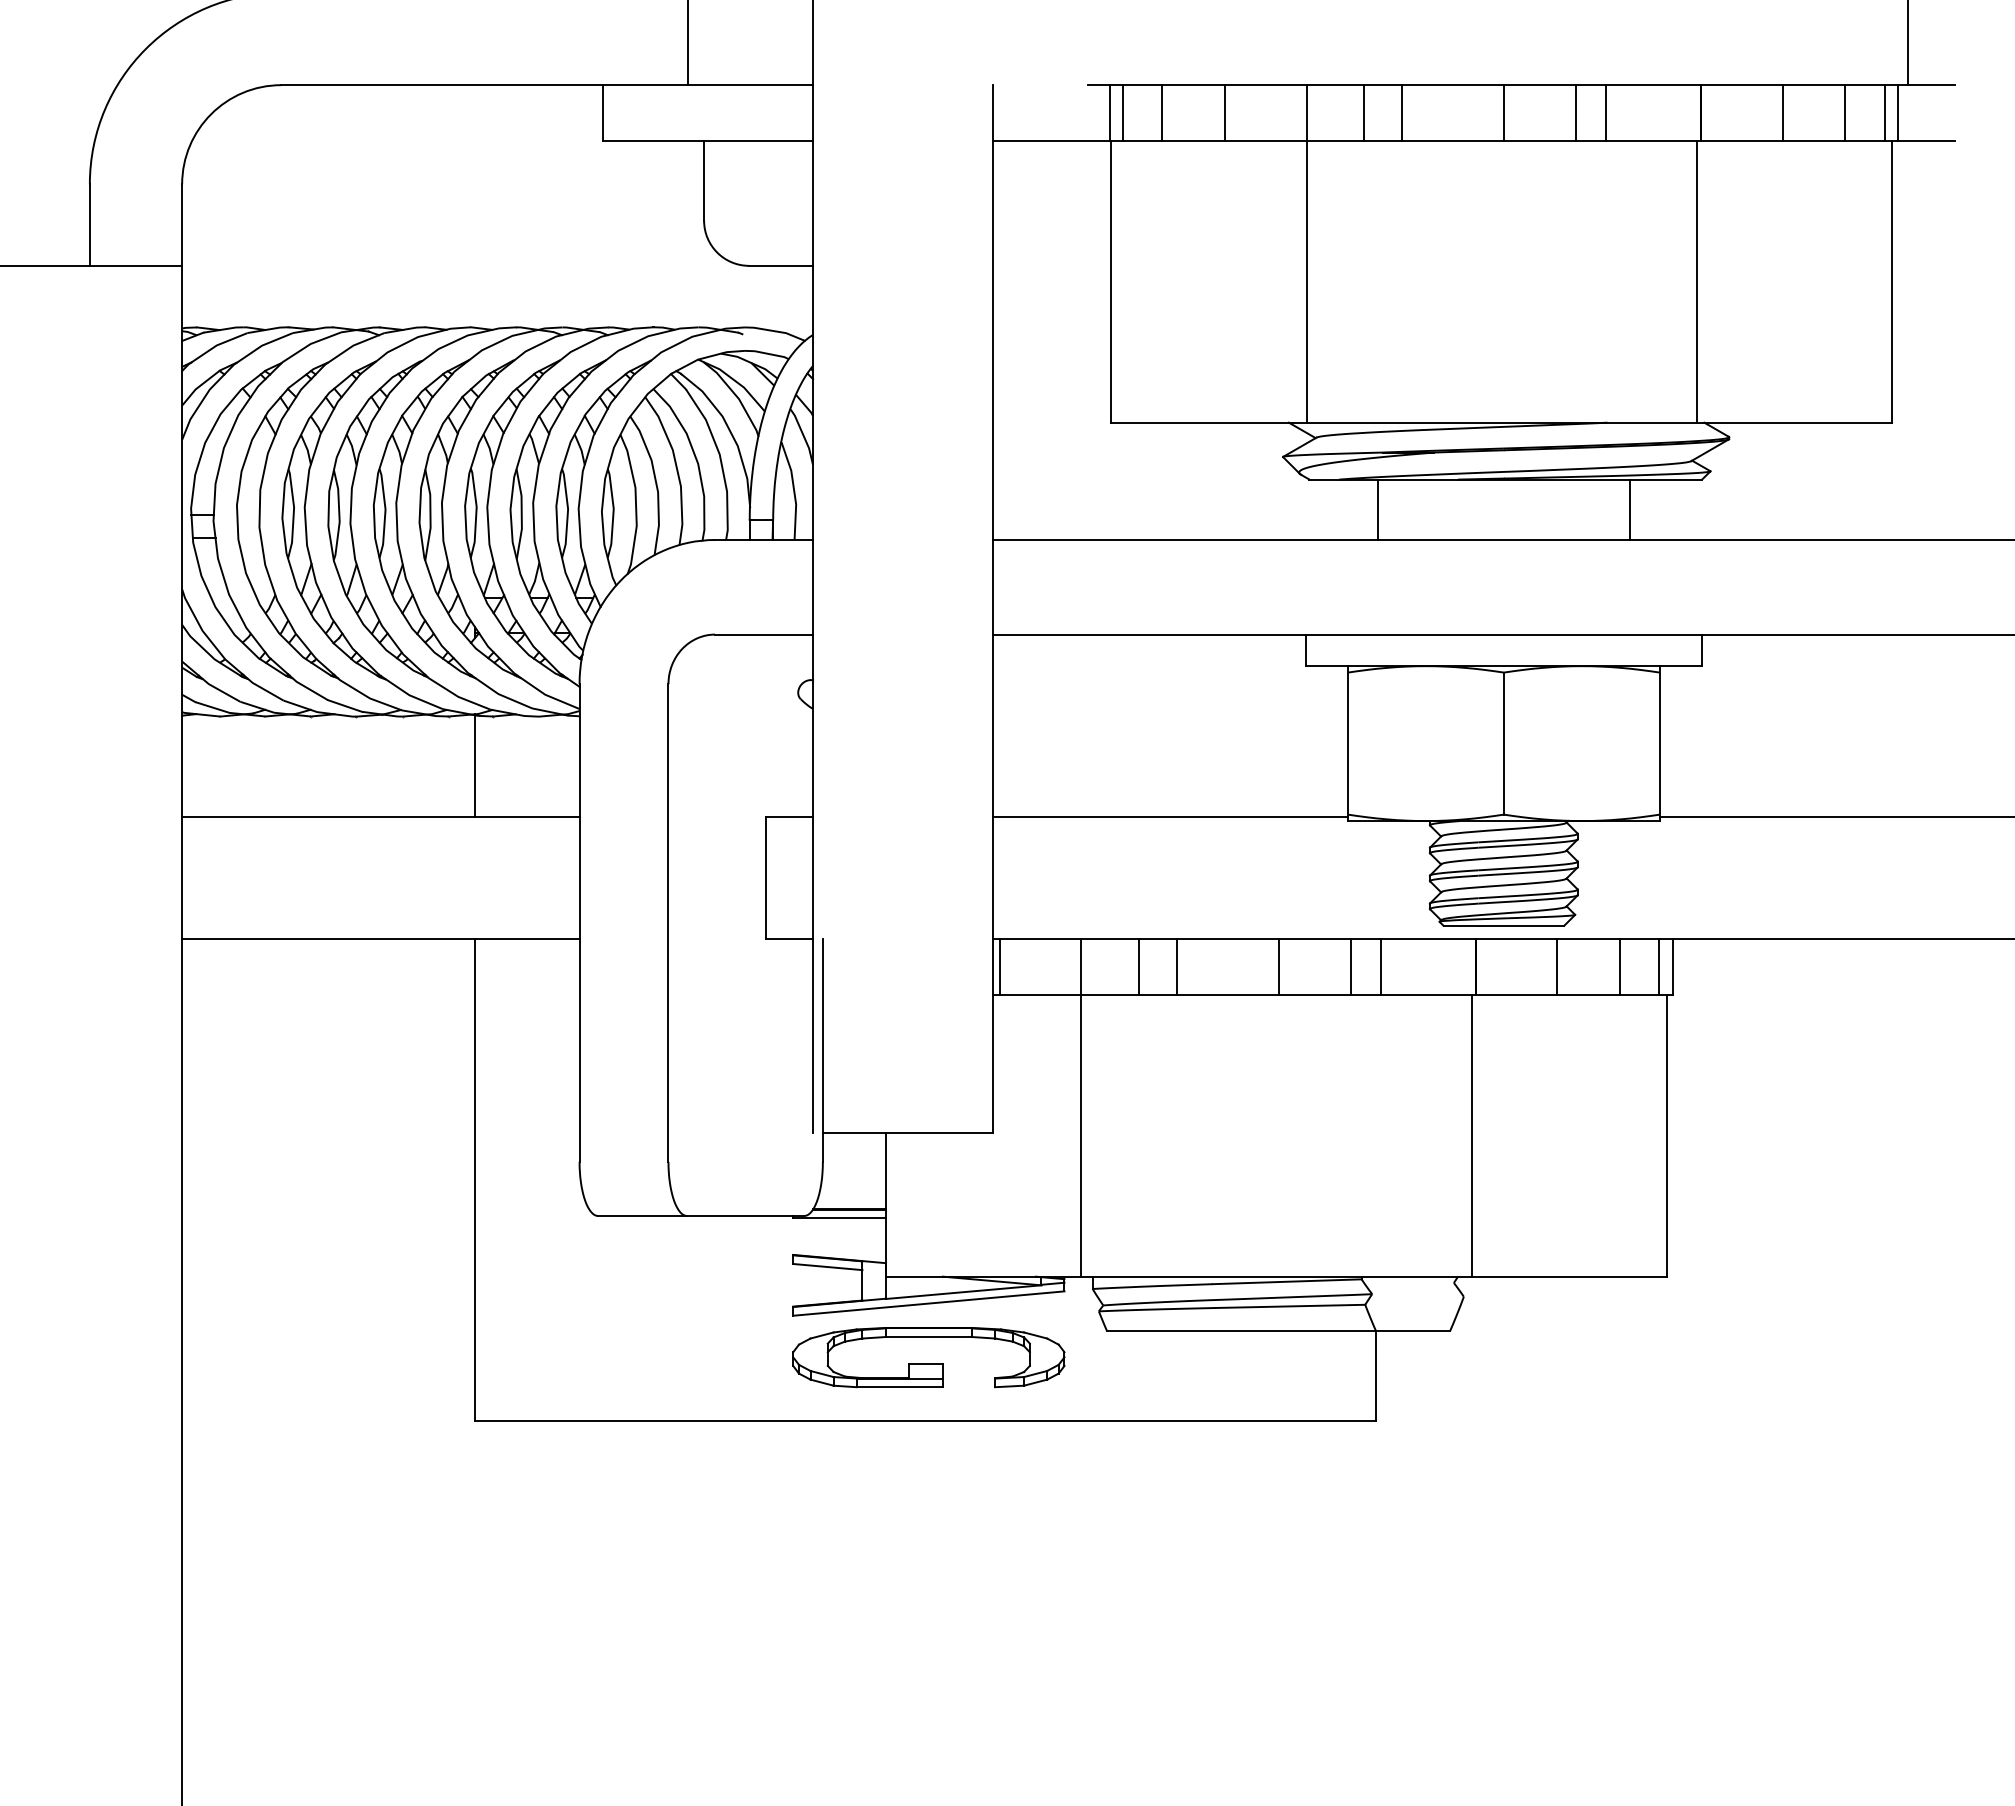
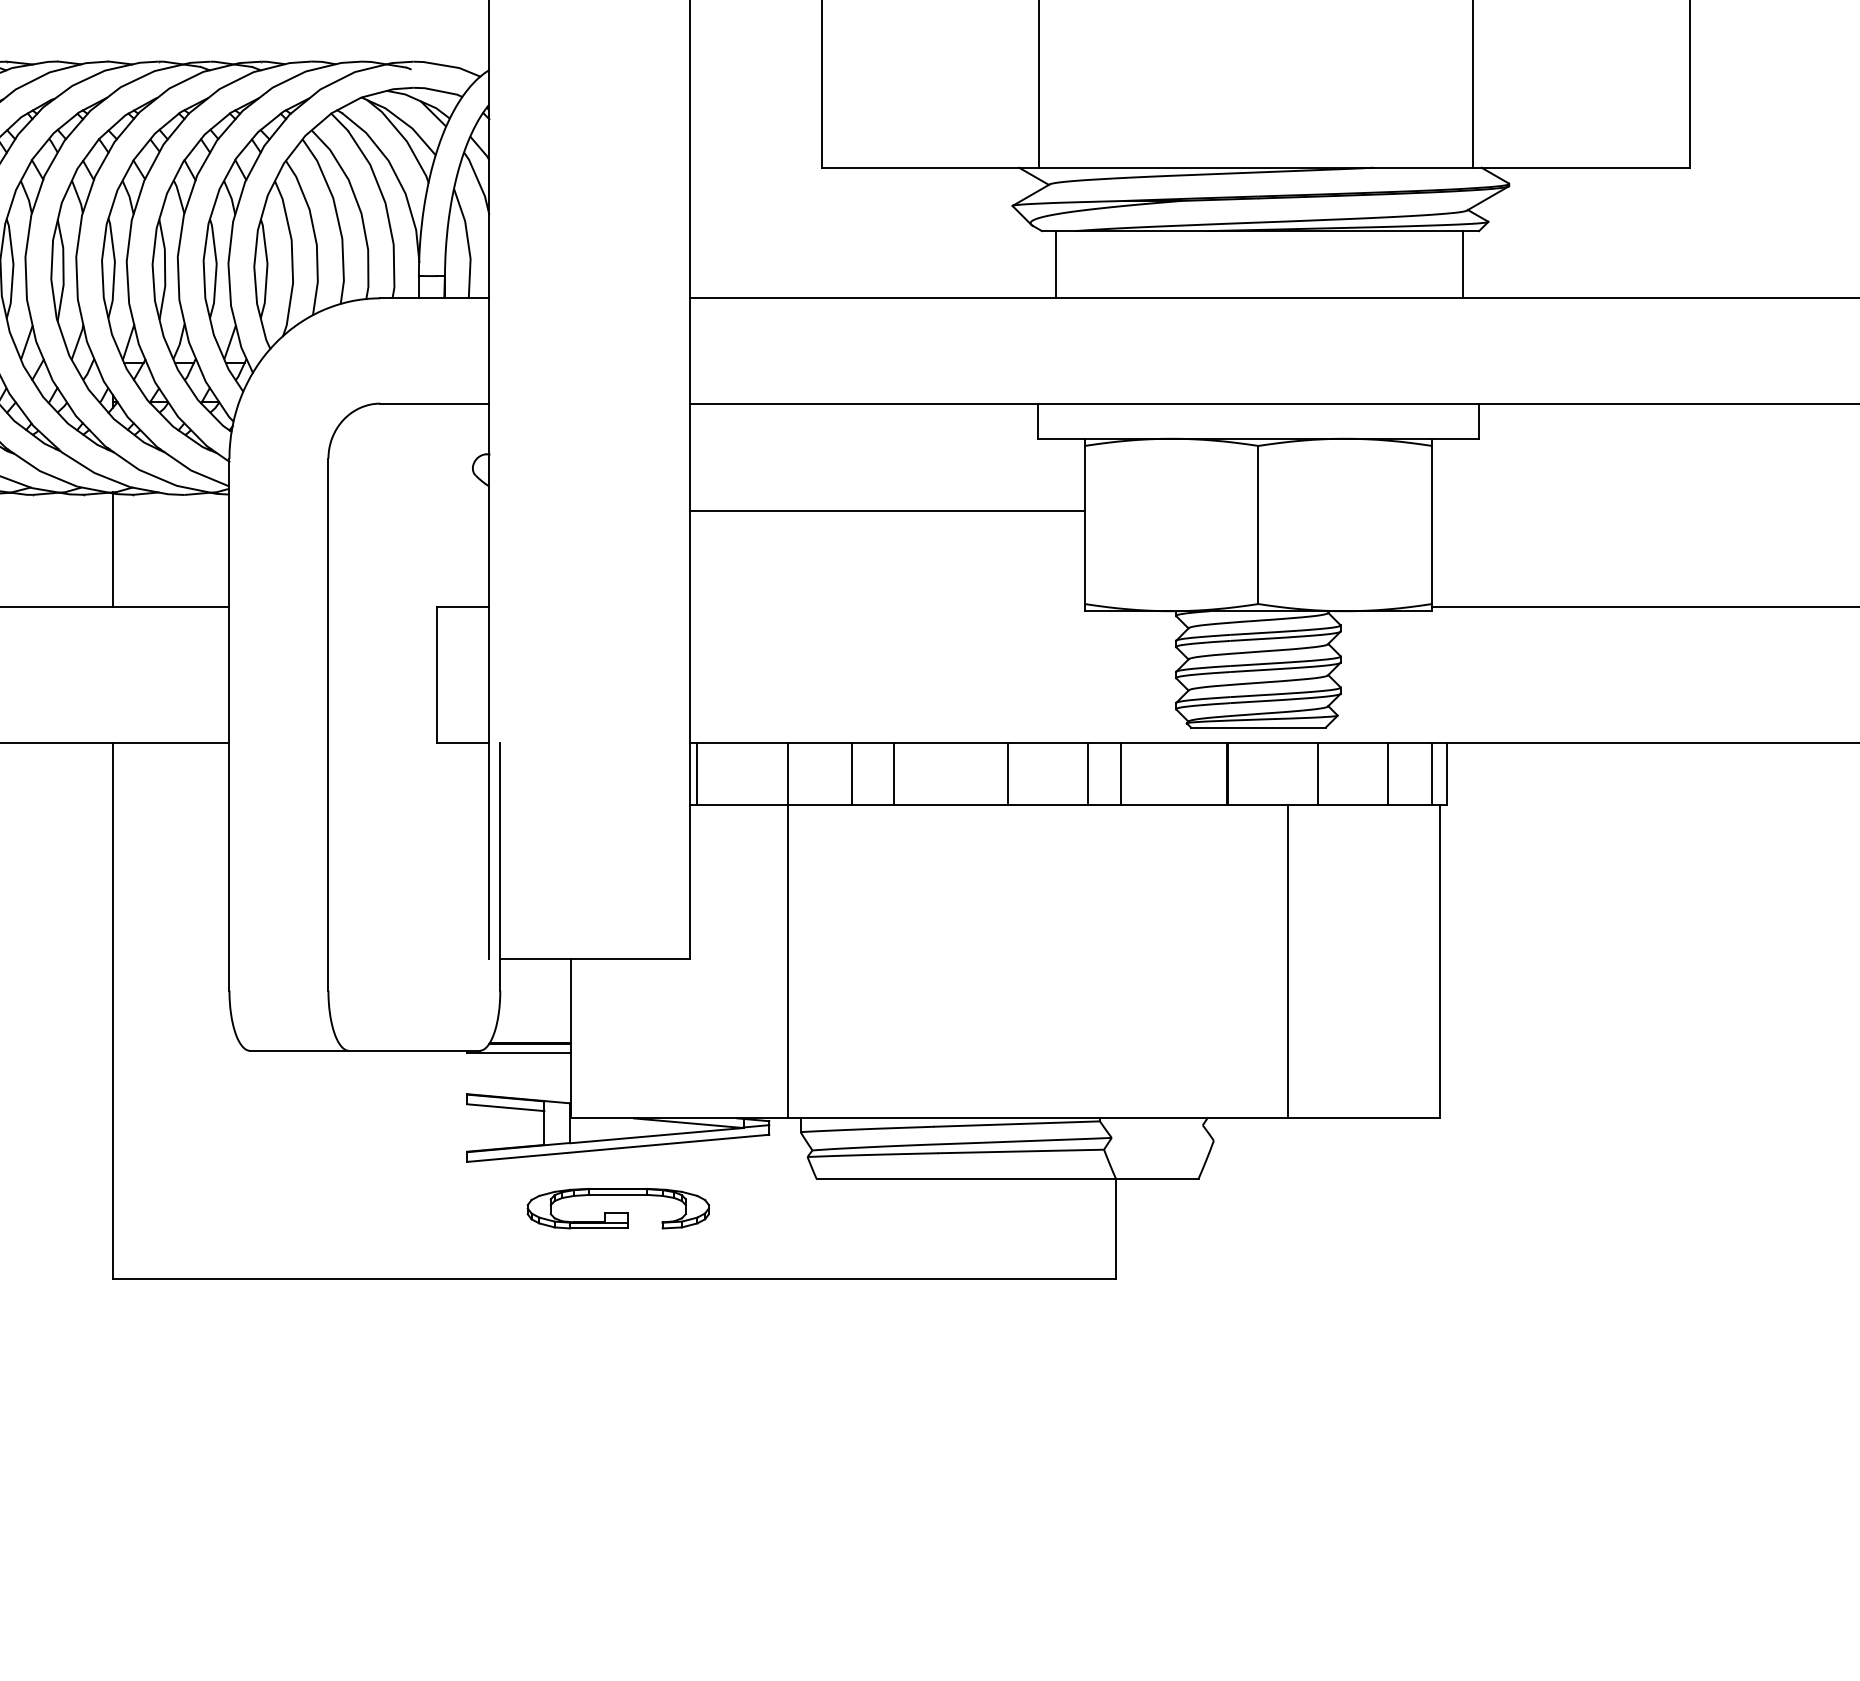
line: (1378, 509) -> (1056, 264), moved
line: (1629, 509) -> (1462, 264), moved
line: (1170, 817) -> (887, 511), moved
line: (1471, 1135) -> (1288, 961), moved
part: (928, 1357) -> (617, 1208), size x0.6

